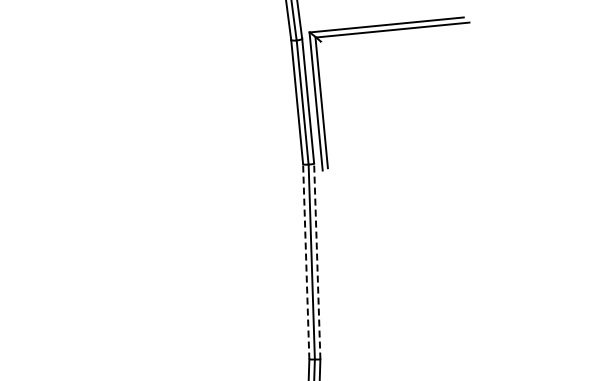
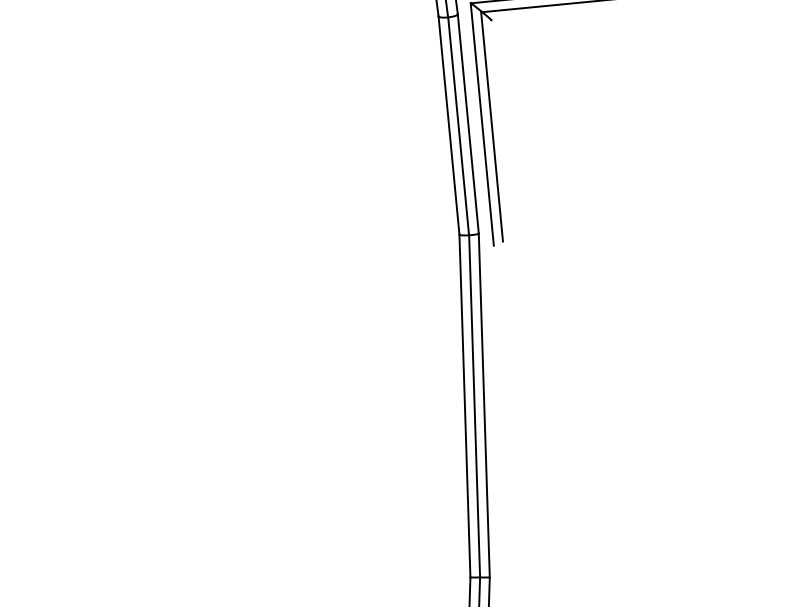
line: (306, 261) -> (465, 405), dashed -> solid
line: (317, 261) -> (484, 405), dashed -> solid

